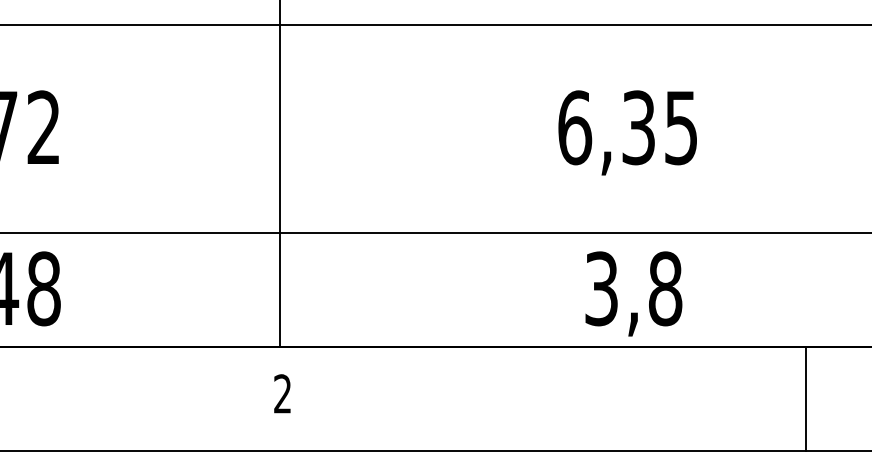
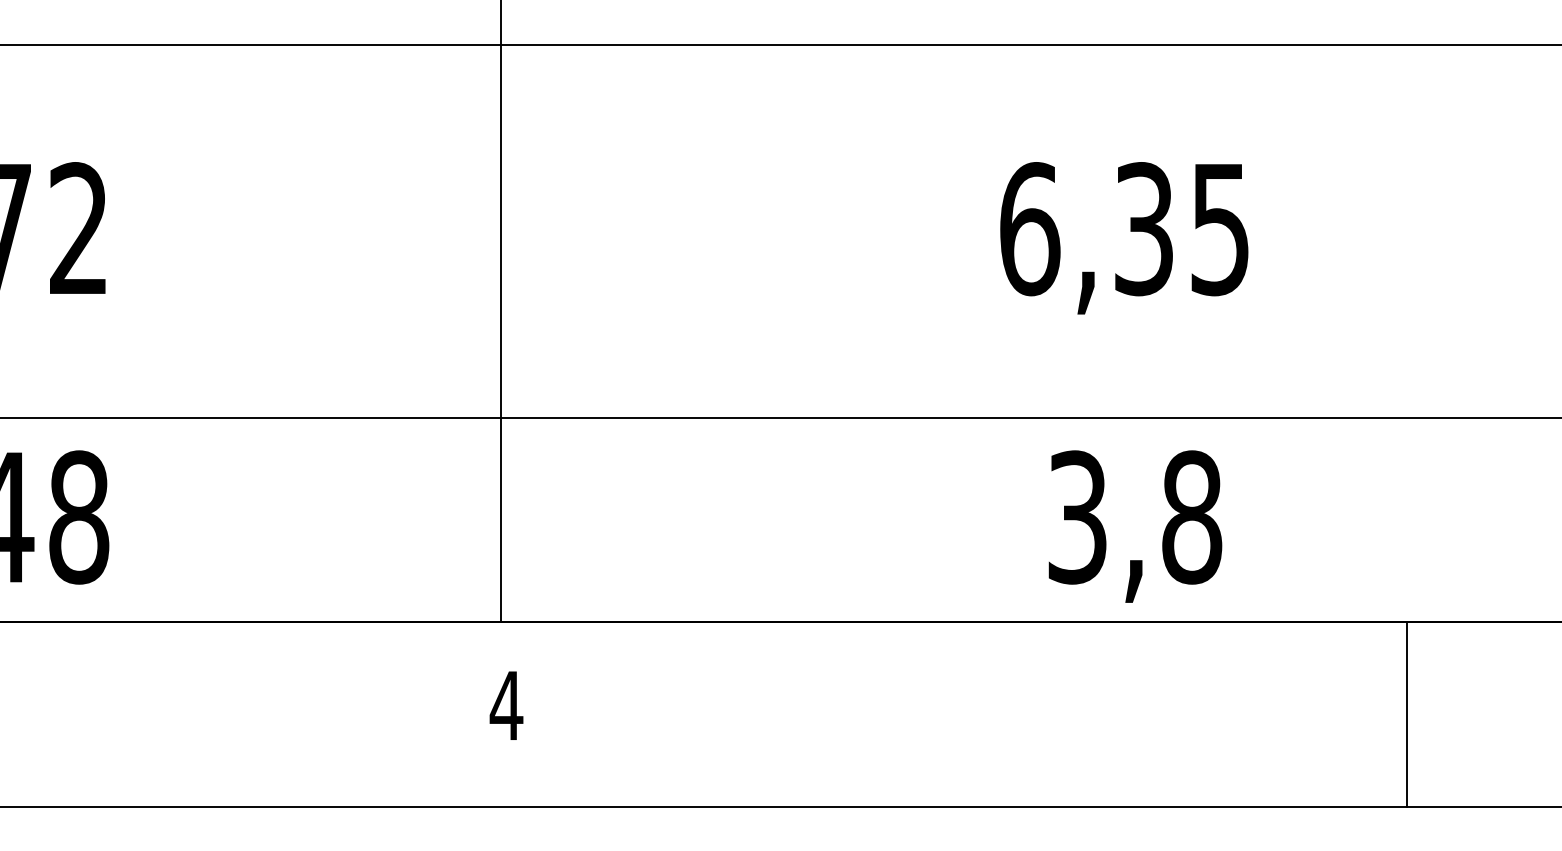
text: (282, 393) -> (506, 704), 2 -> 4
line: (805, 398) -> (1406, 713), moved

